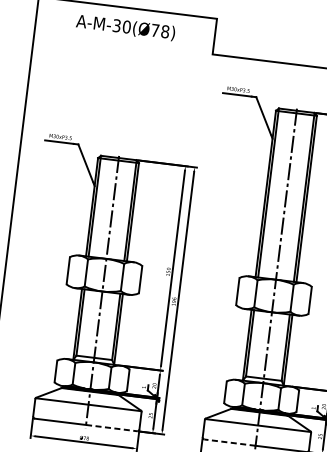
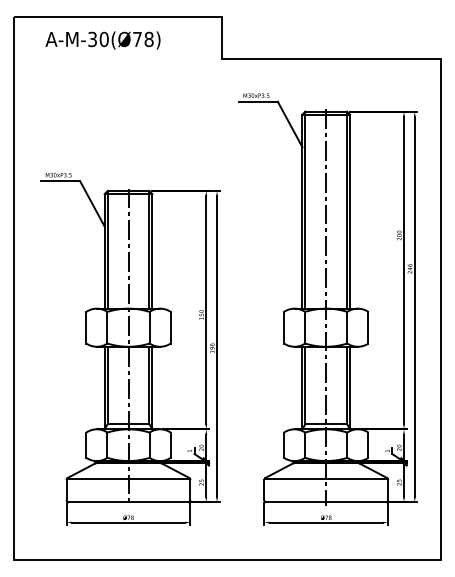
text: (125, 27) -> (102, 40), moved
line: (111, 428) -> (158, 502), dashed -> solid
line: (230, 442) -> (296, 502), dashed -> solid

